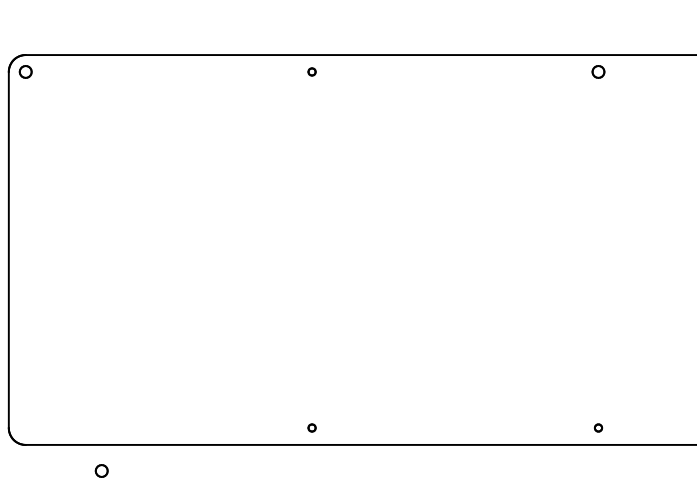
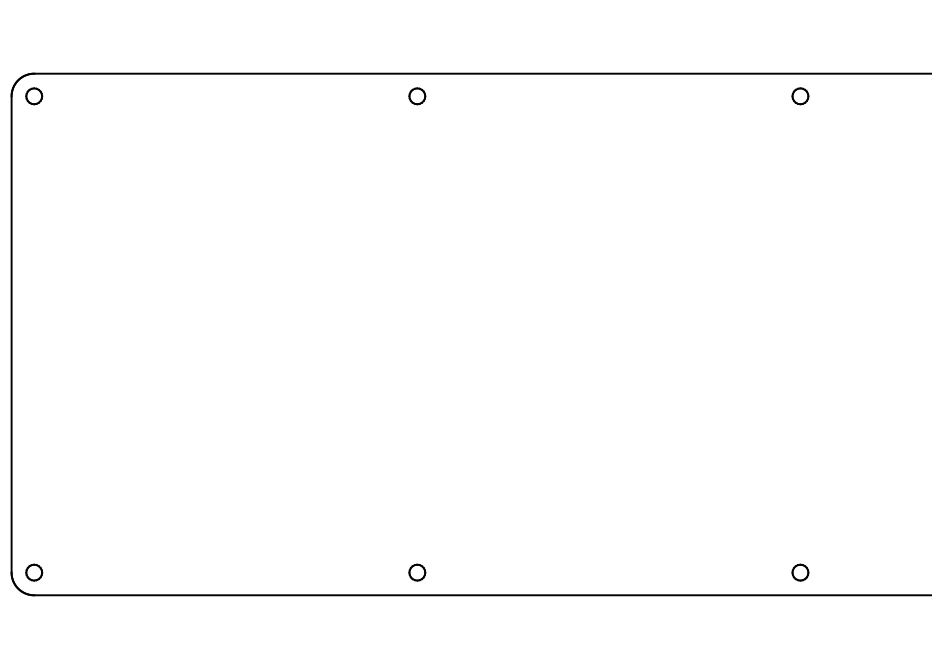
part: (311, 71) -> (416, 95), size x1.67
part: (311, 427) -> (416, 571), size x1.67
part: (598, 427) -> (800, 571), size x1.67
part: (101, 470) -> (33, 571), moved

